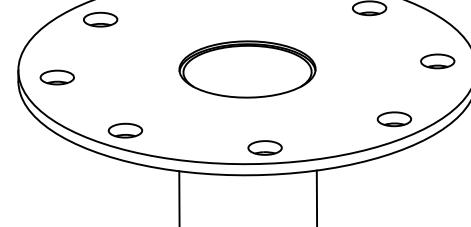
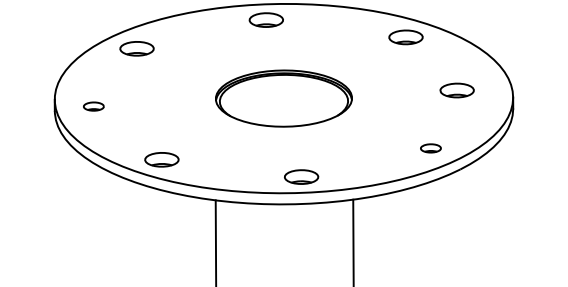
part: (437, 61) -> (456, 90), moved
part: (57, 77) -> (93, 106), size x0.6
part: (394, 119) -> (430, 148), size x0.6

